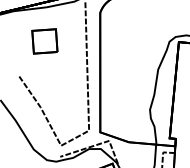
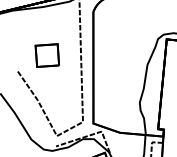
part: (44, 41) -> (46, 55), moved

